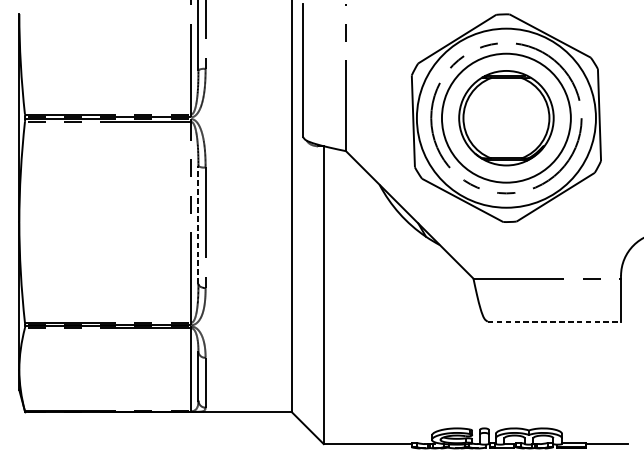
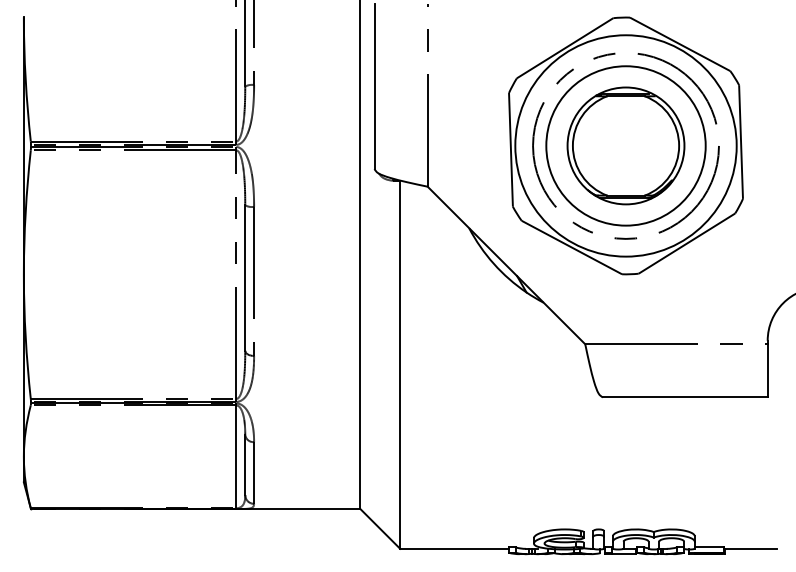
line: (198, 225) -> (245, 278), dashed -> solid
line: (554, 321) -> (685, 397), dashed -> solid

